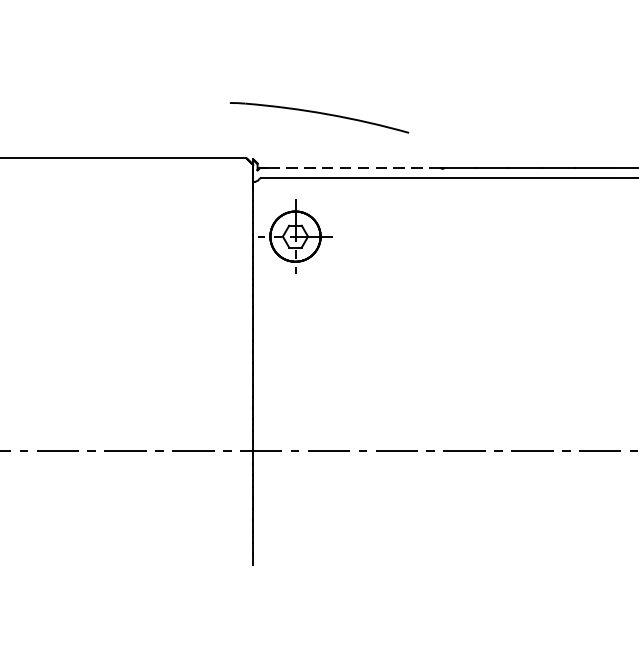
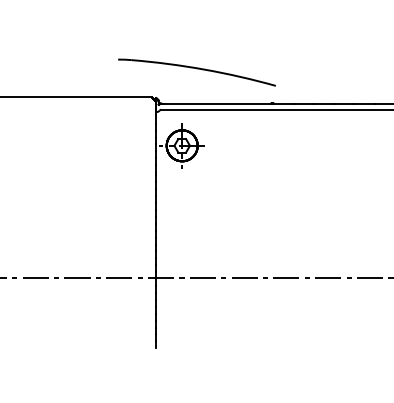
part: (318, 117) -> (196, 72), size x1.43
line: (352, 167) -> (217, 103), dashed -> solid

